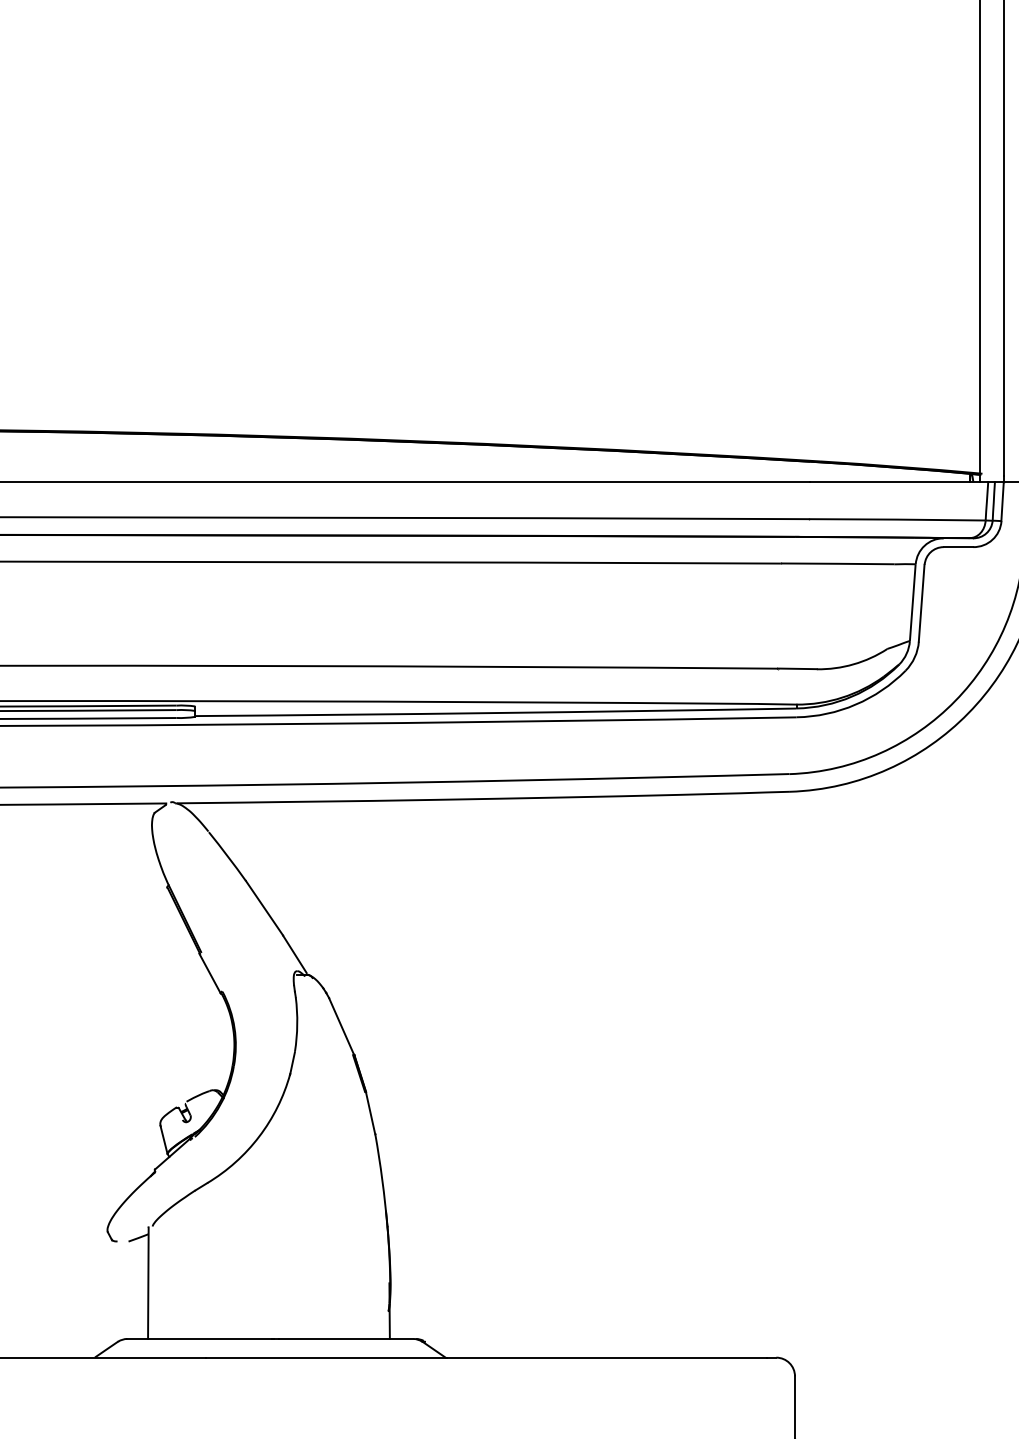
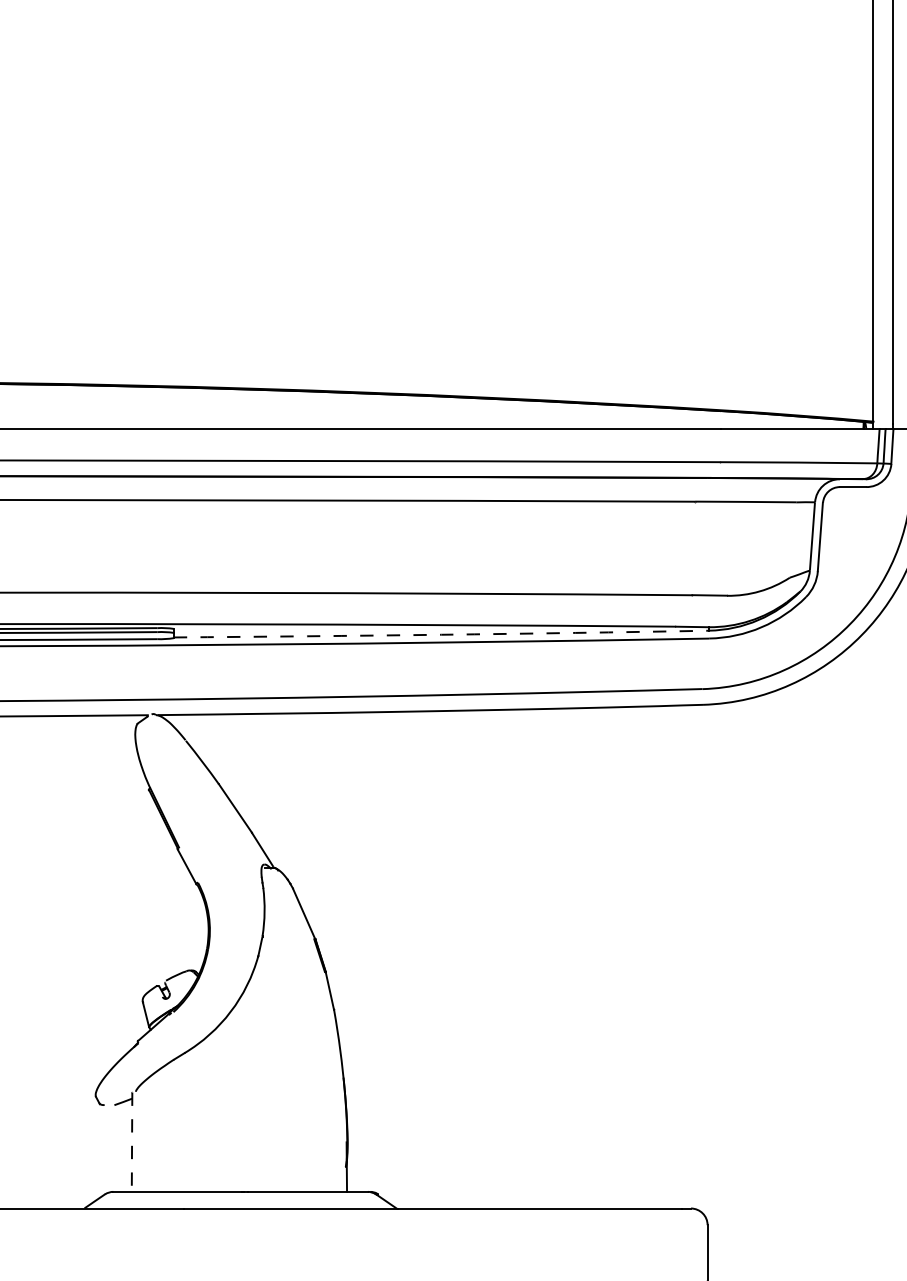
arc: (496, 712) -> (441, 634), solid -> dashed
line: (148, 1283) -> (132, 1142), solid -> dashed

